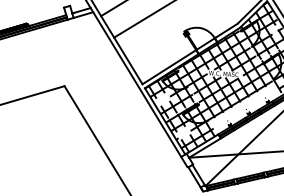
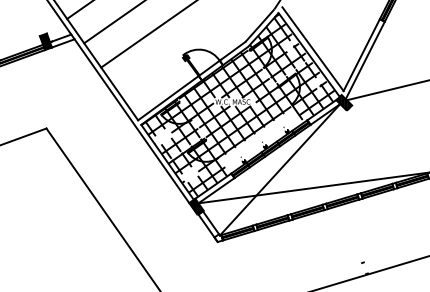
hatch: (68, 12) -> (45, 41), added
hatch: (187, 160) -> (196, 206), added

